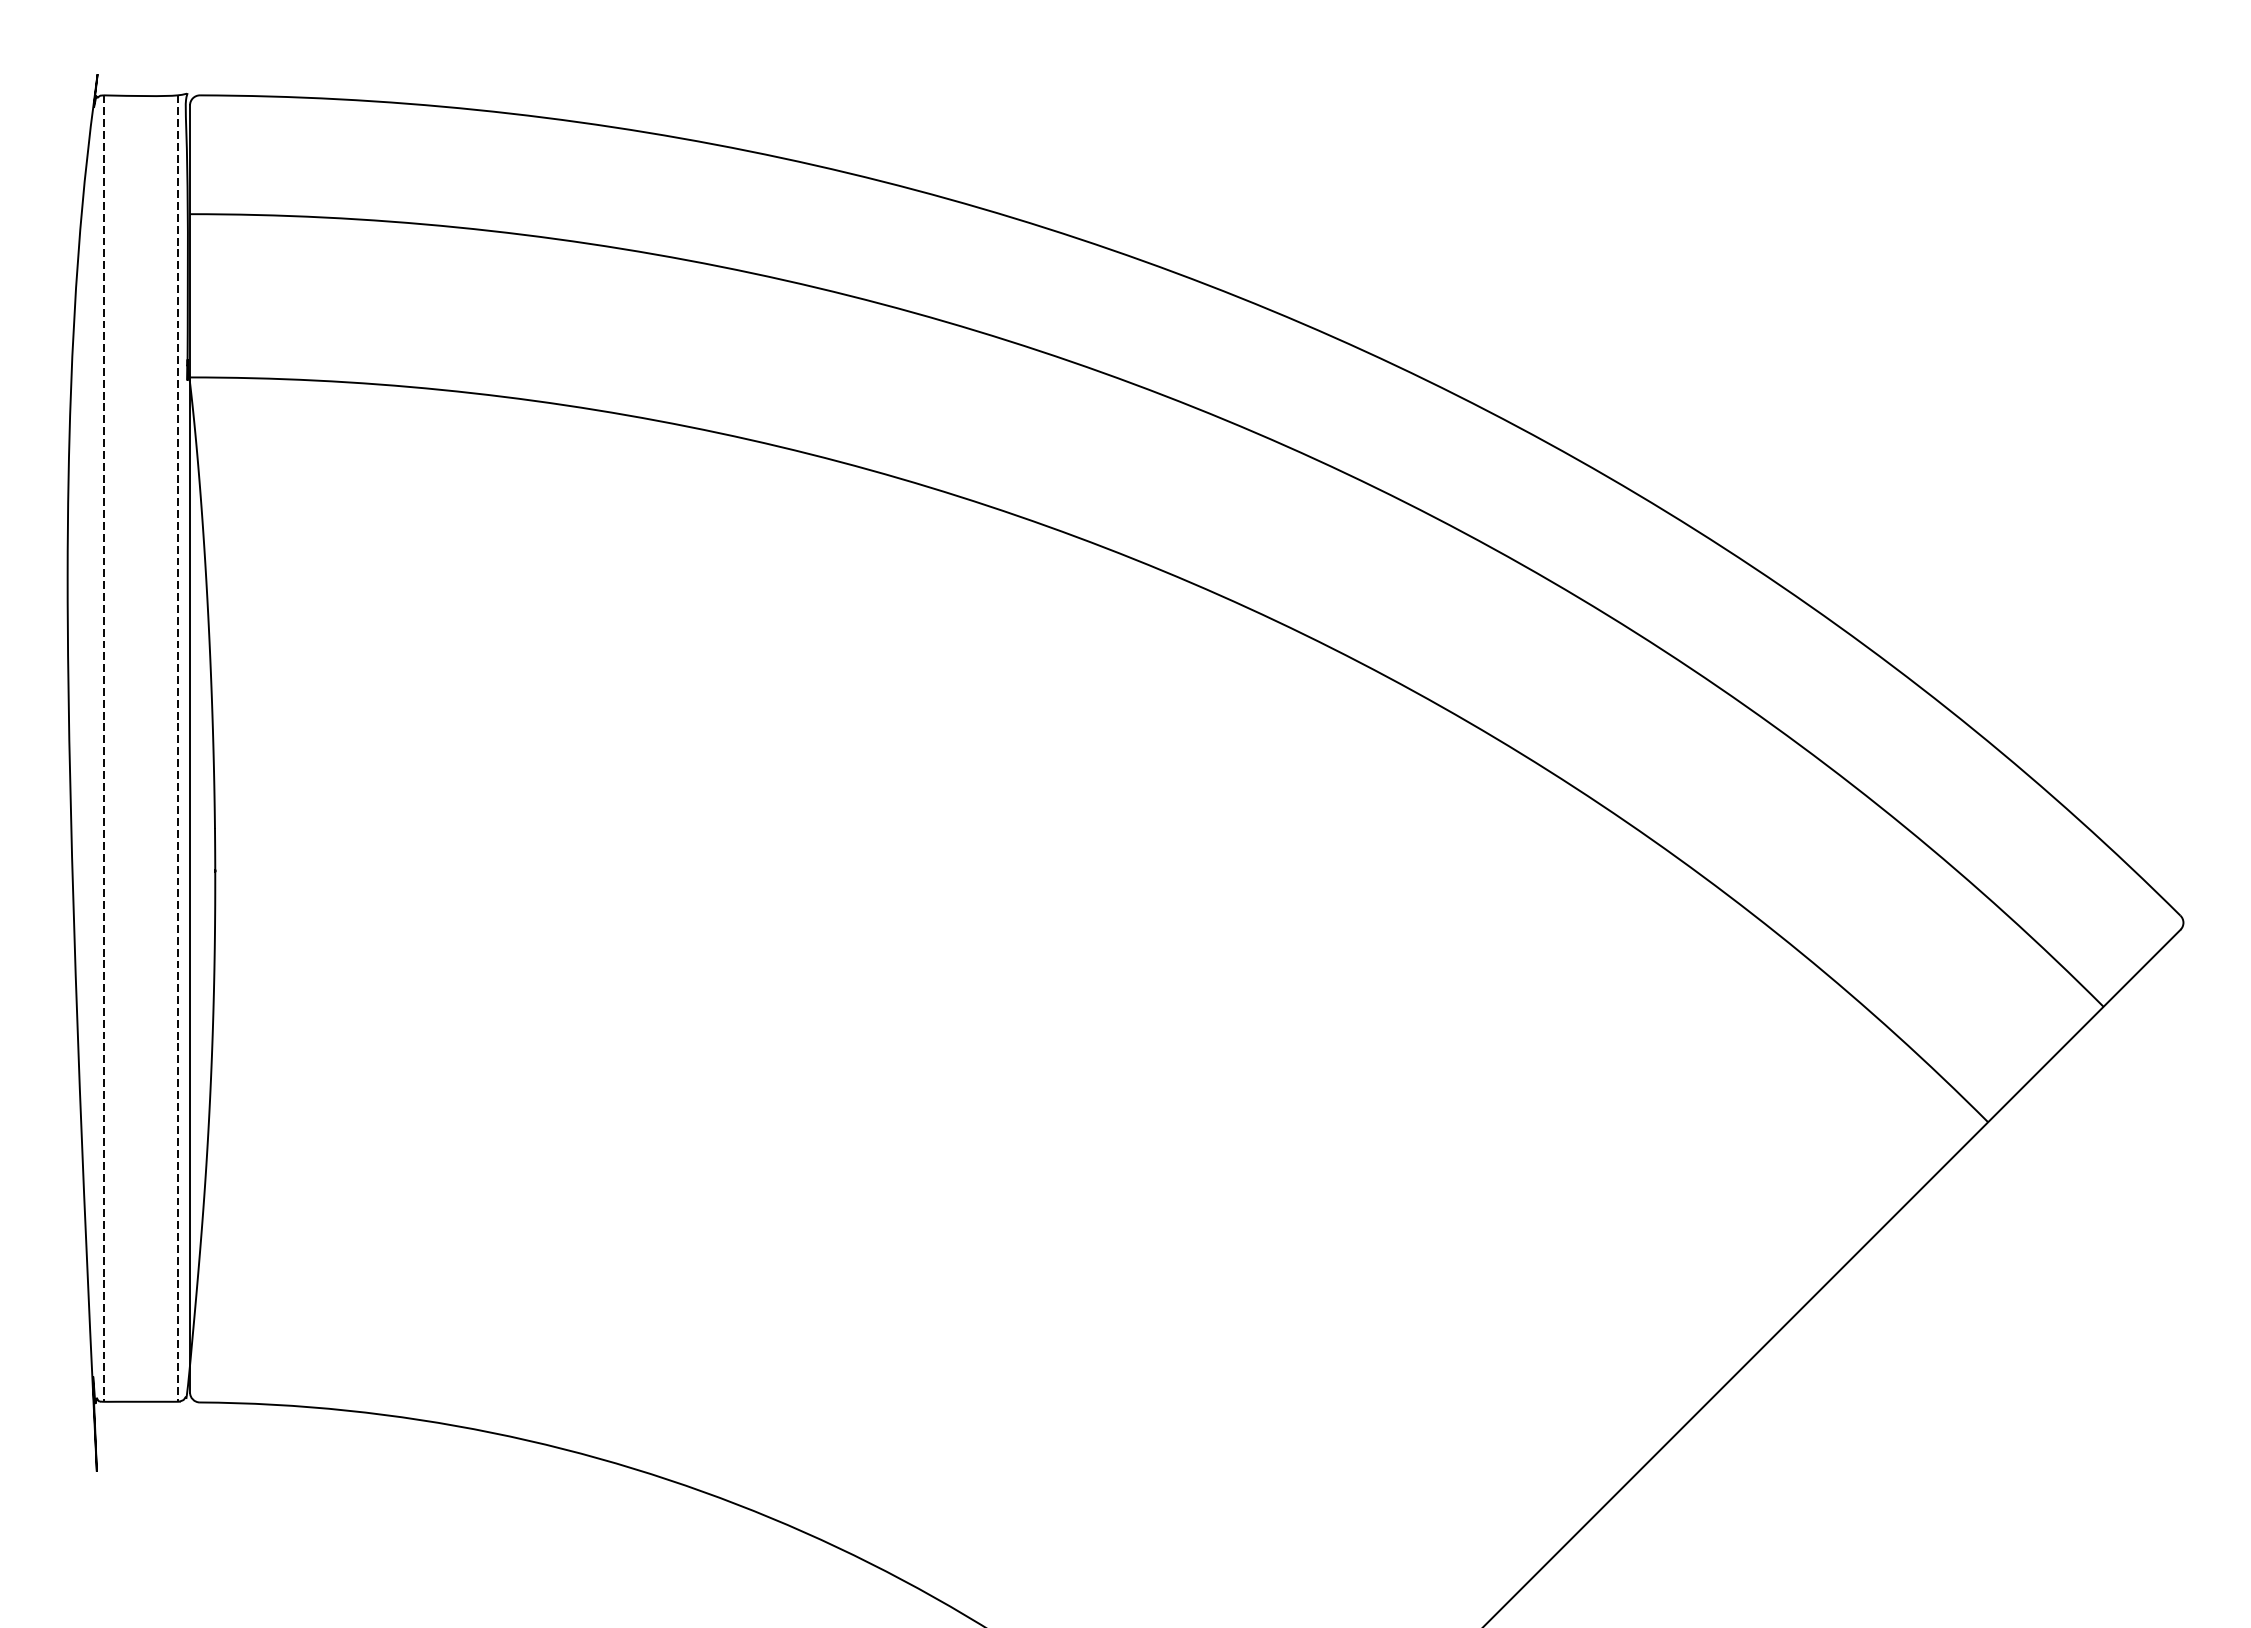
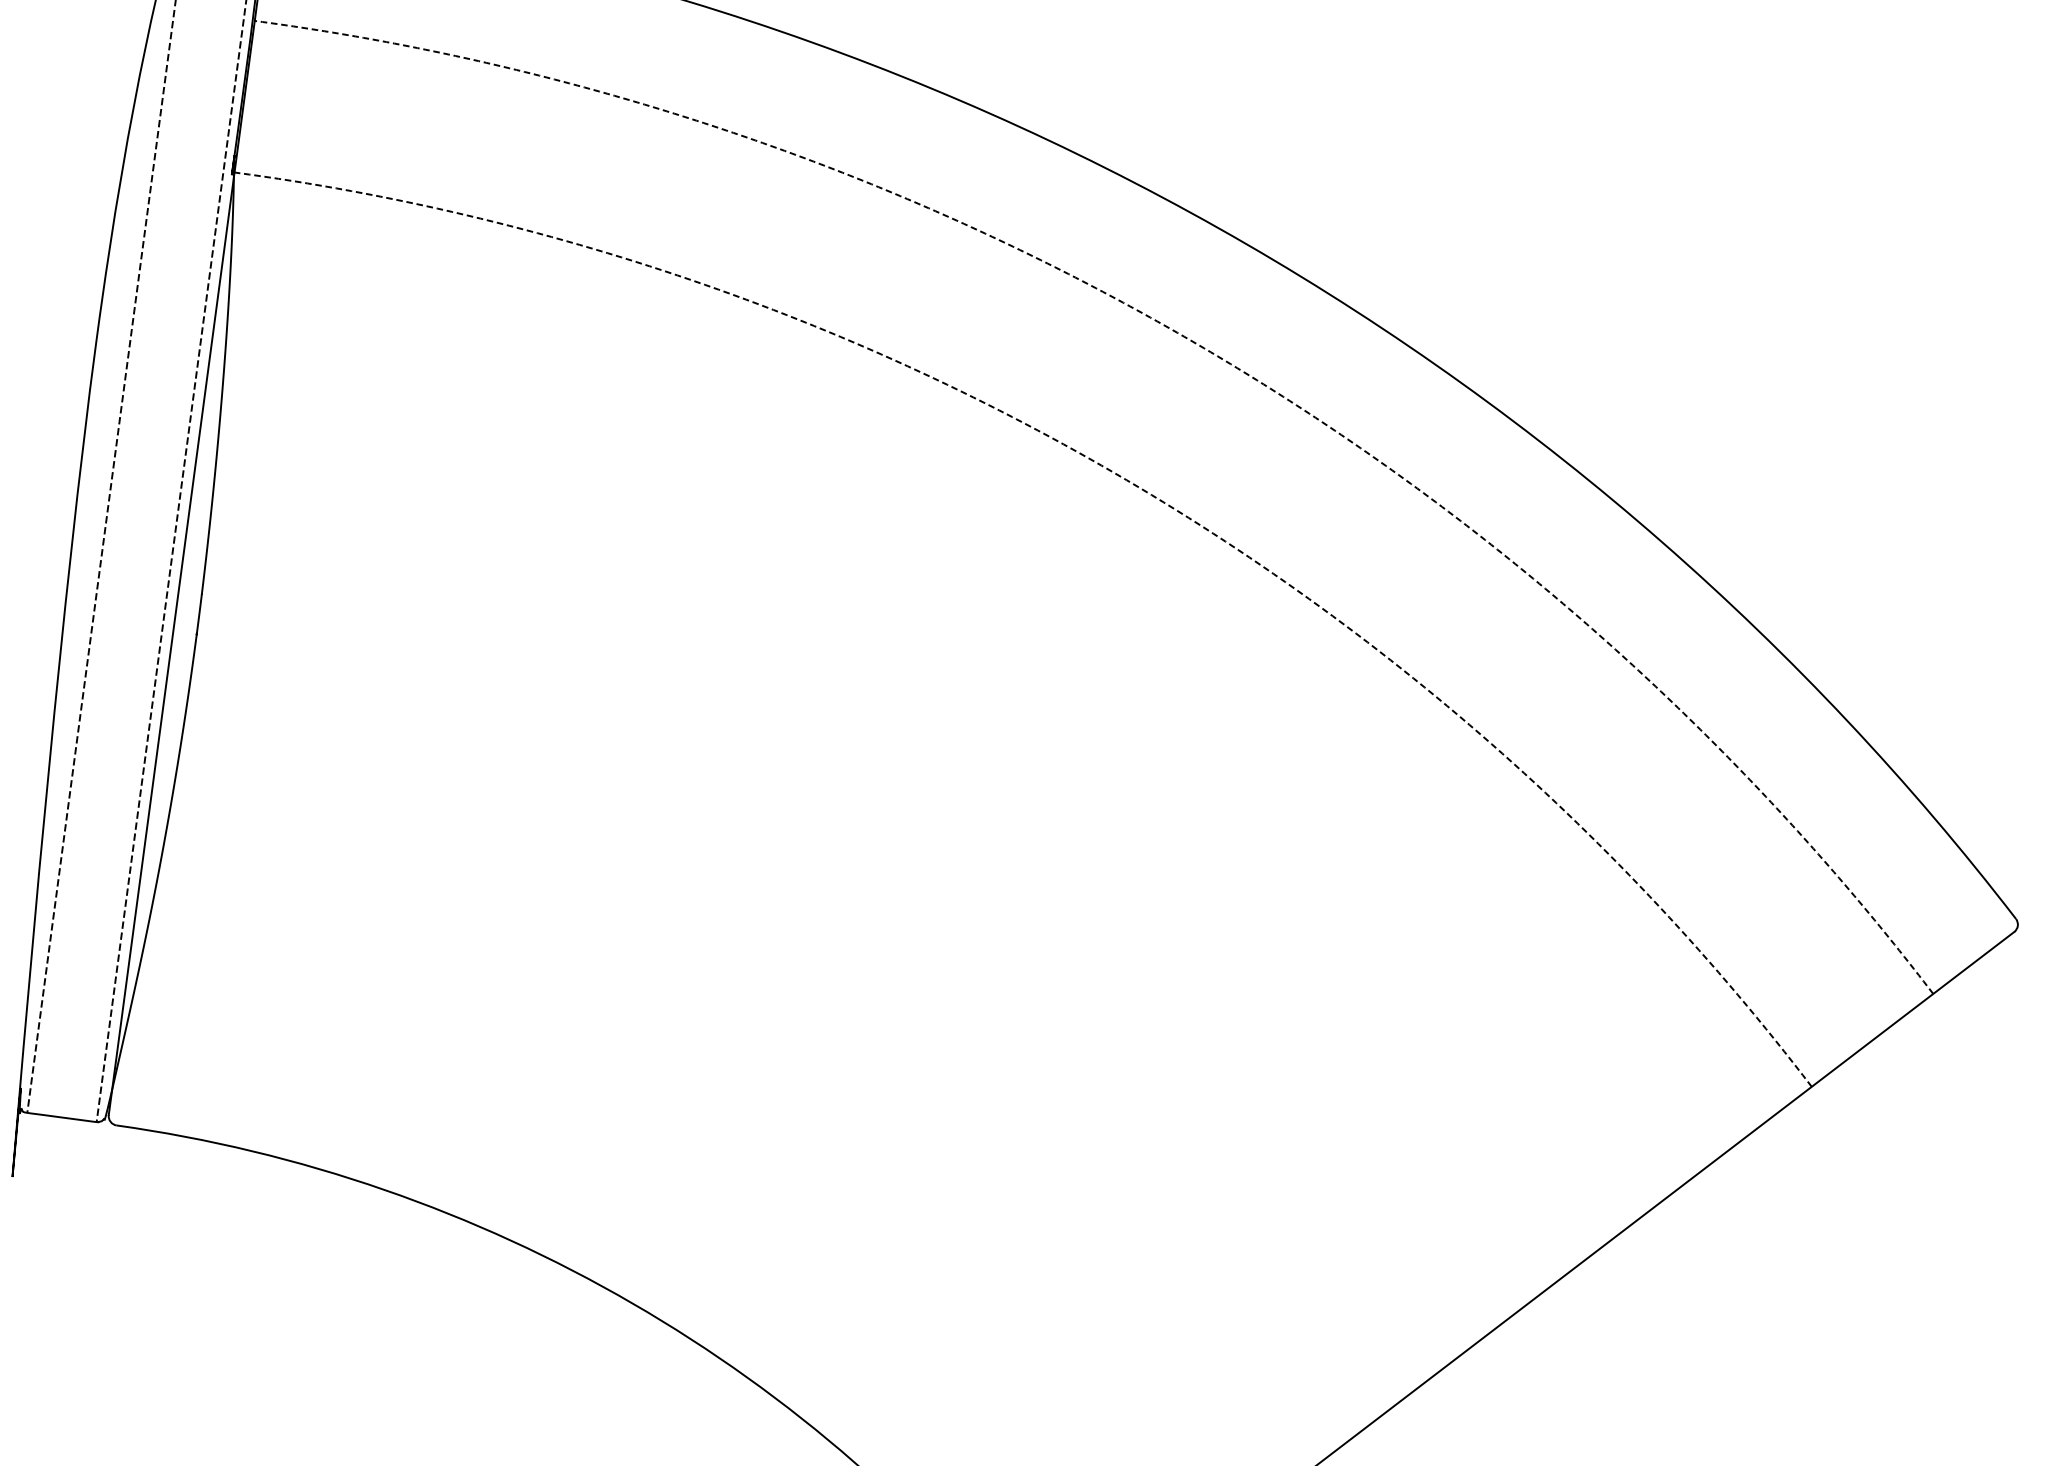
arc: (1225, 420) -> (1190, 340), solid -> dashed
arc: (1163, 571) -> (1114, 473), solid -> dashed

